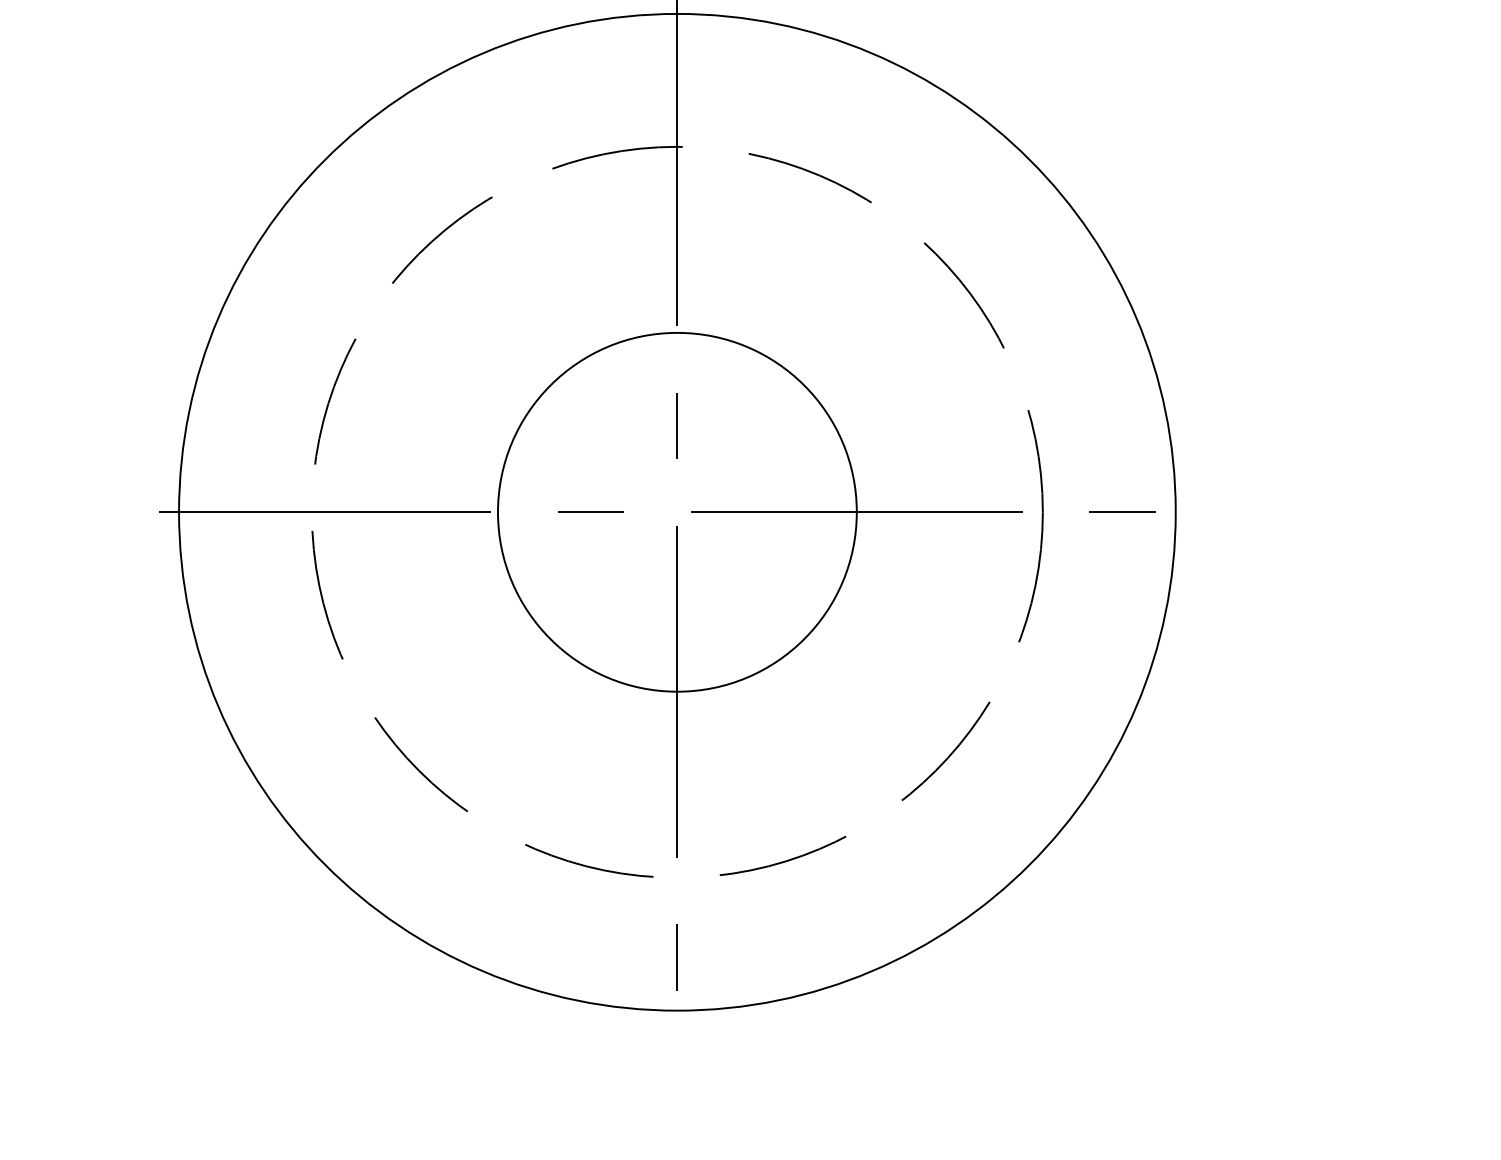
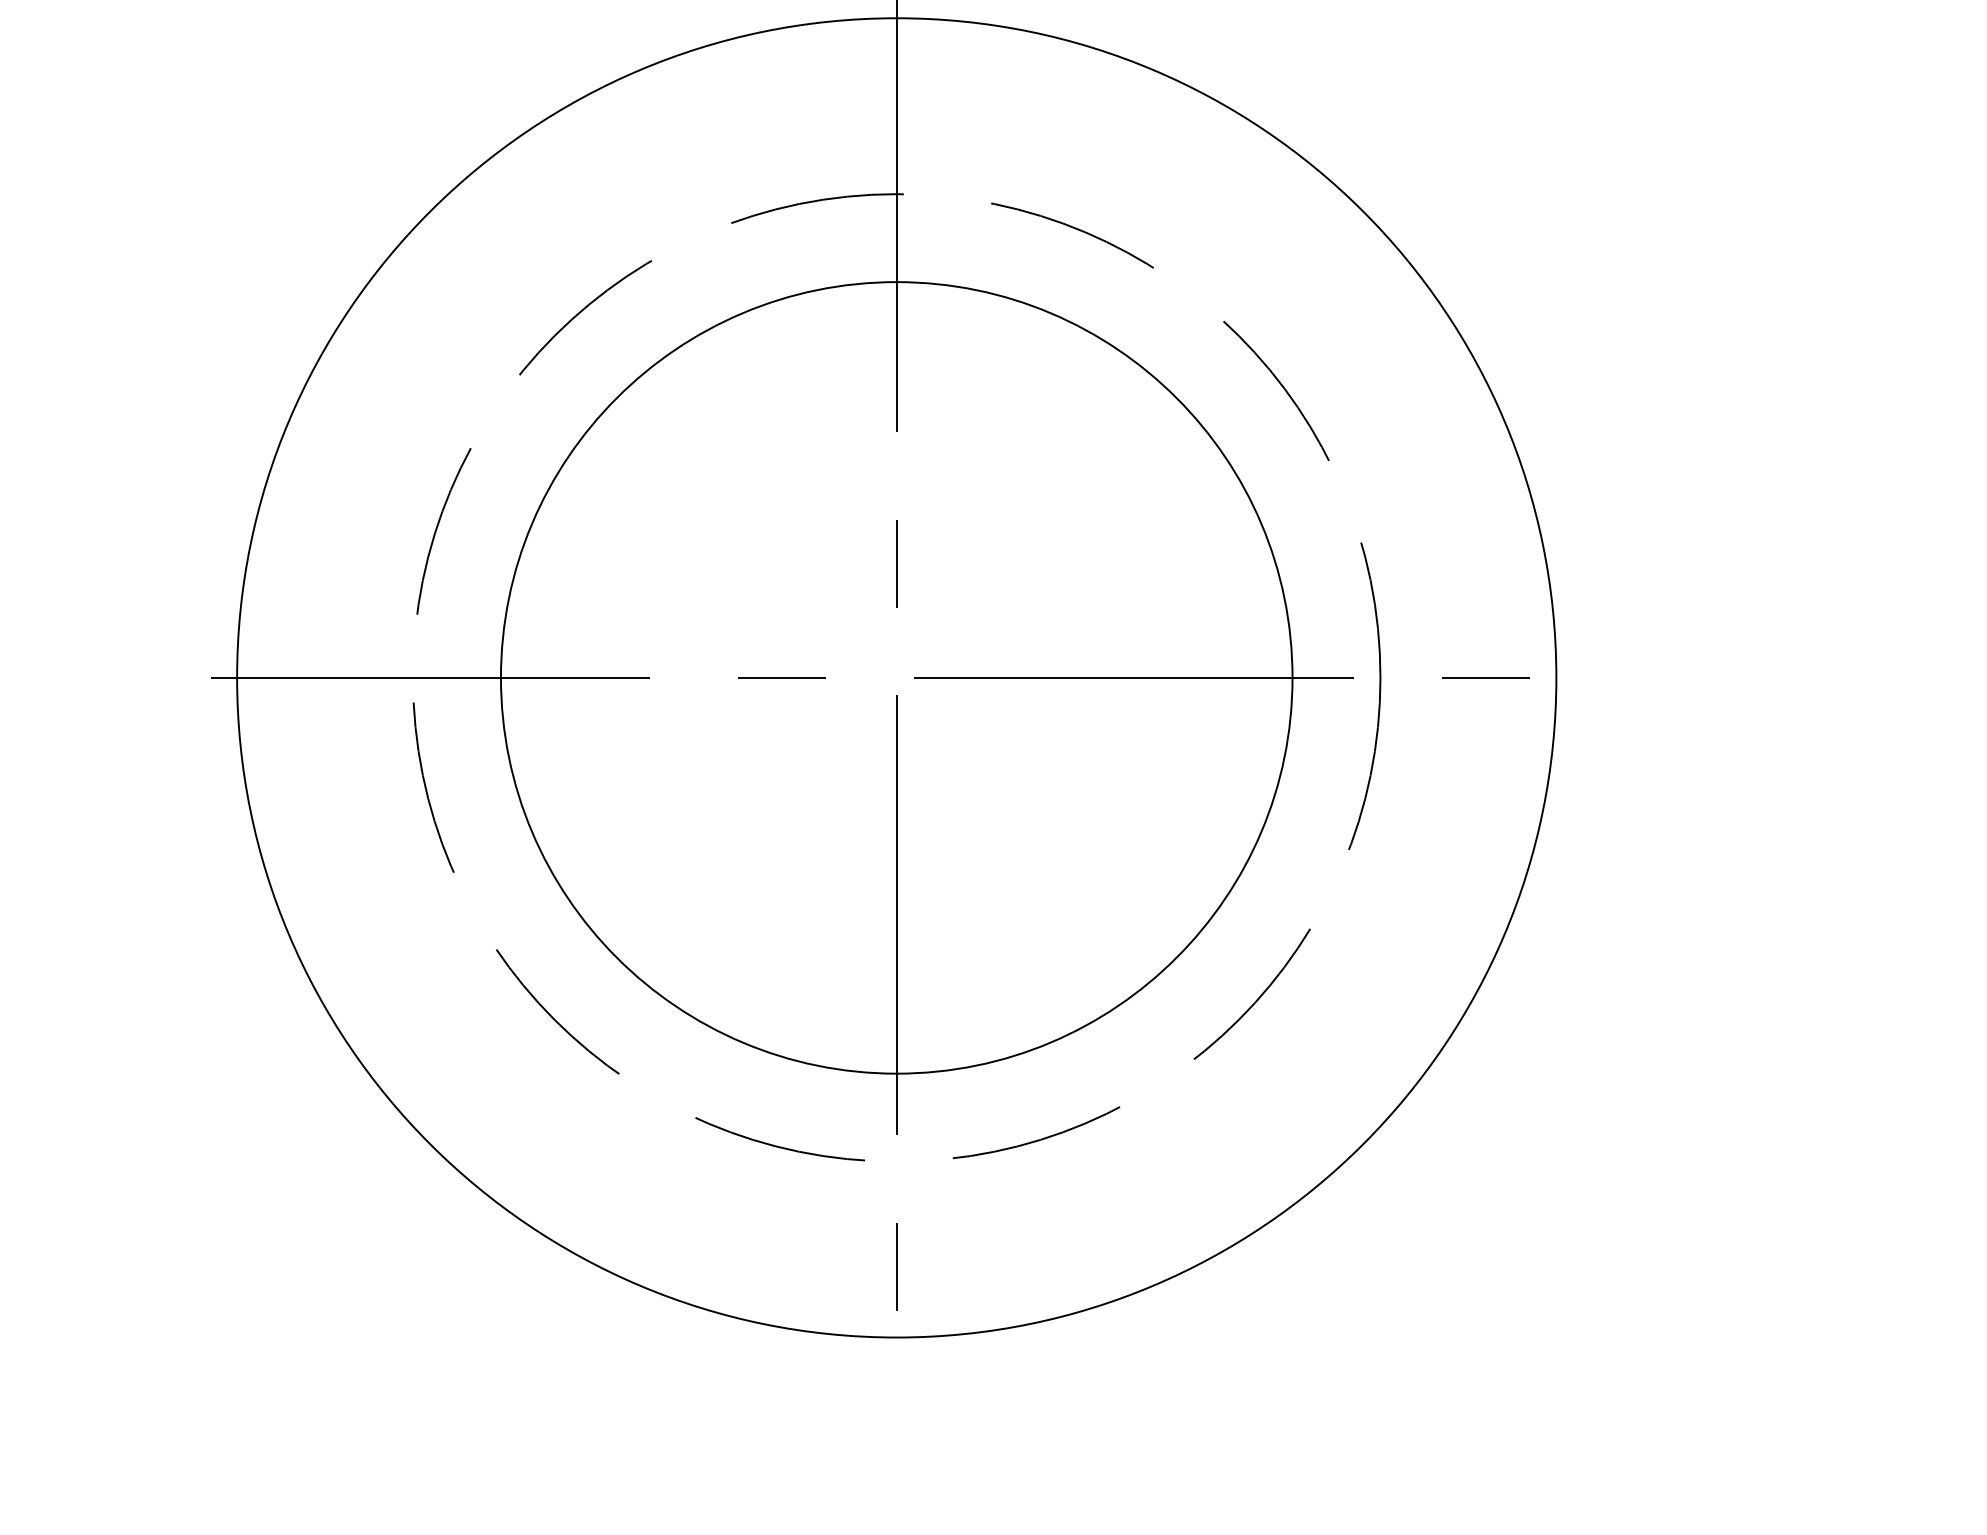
circle: (677, 512) -> (896, 677), size x1.67

